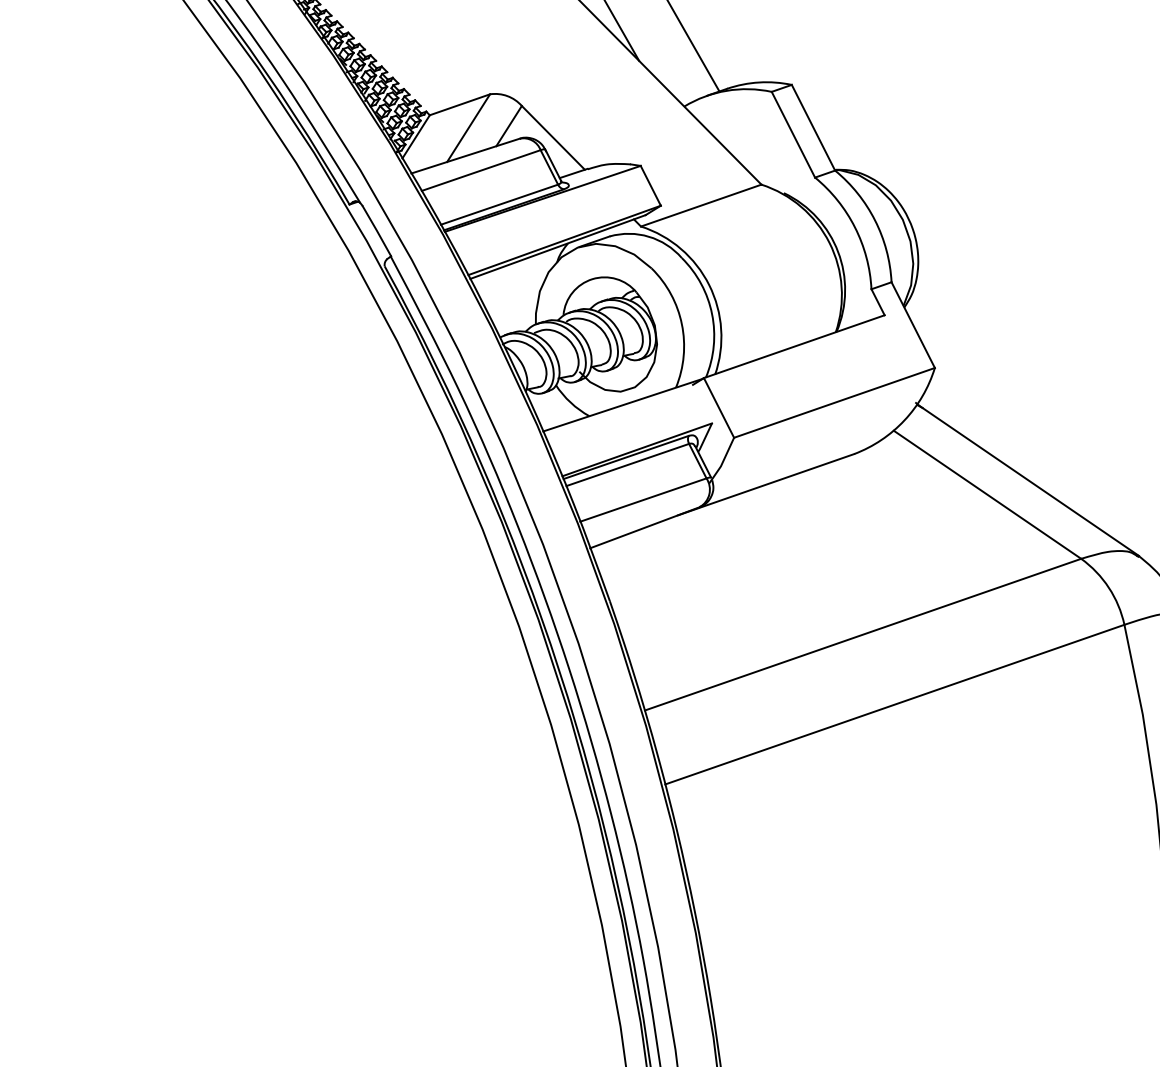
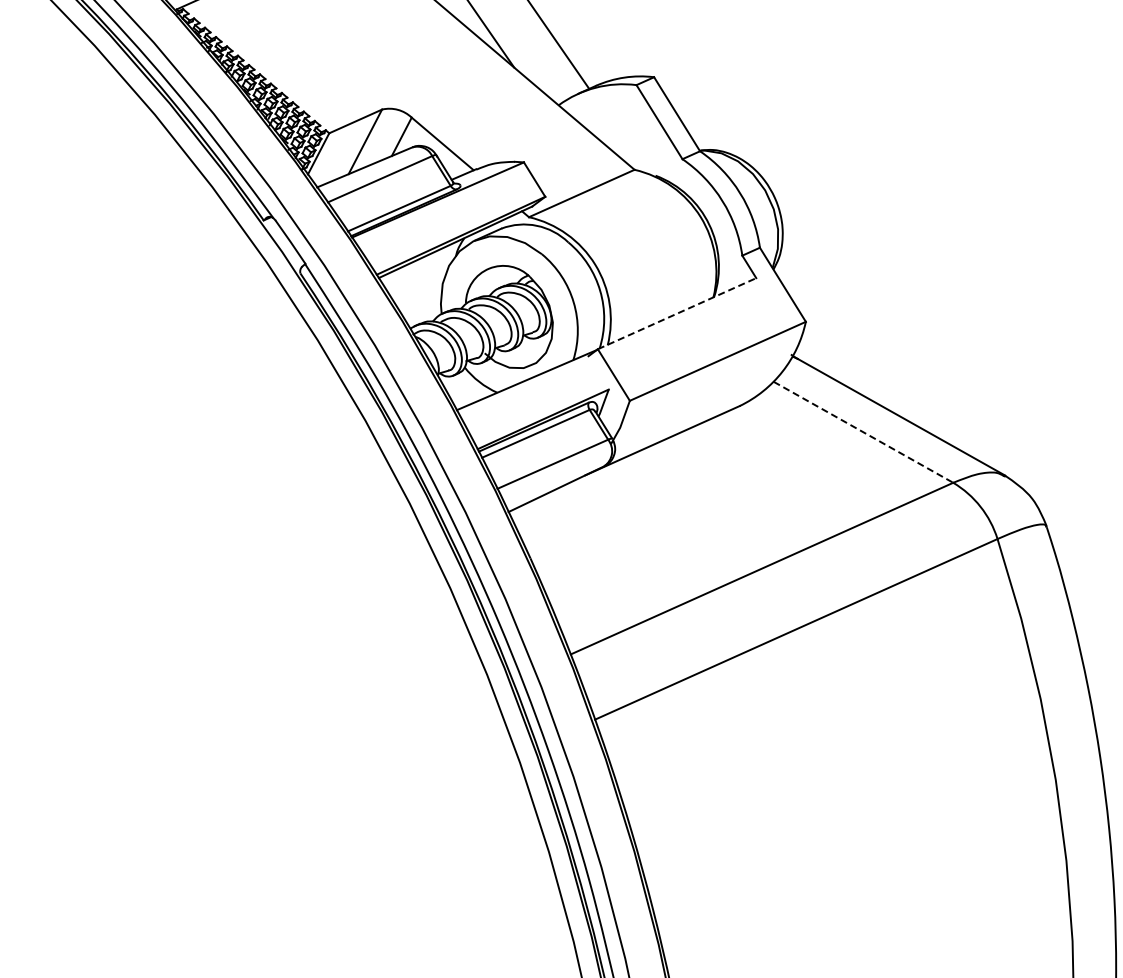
line: (794, 346) -> (677, 313), solid -> dashed
line: (987, 494) -> (863, 432), solid -> dashed

